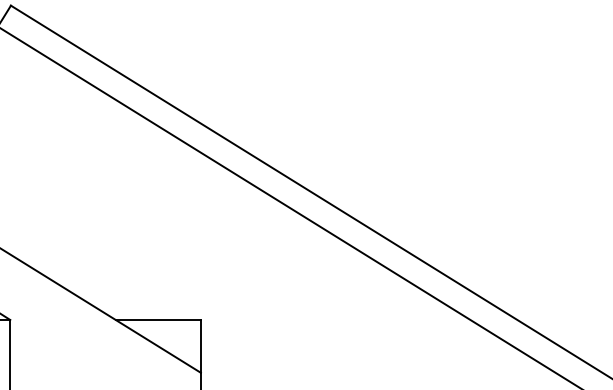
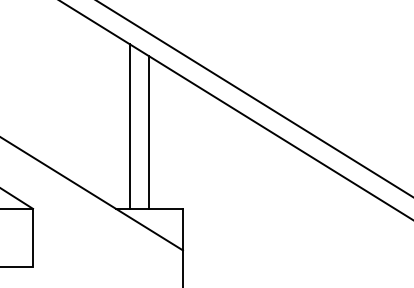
line: (133, 215) -> (129, 126), added
line: (158, 223) -> (149, 132), added

